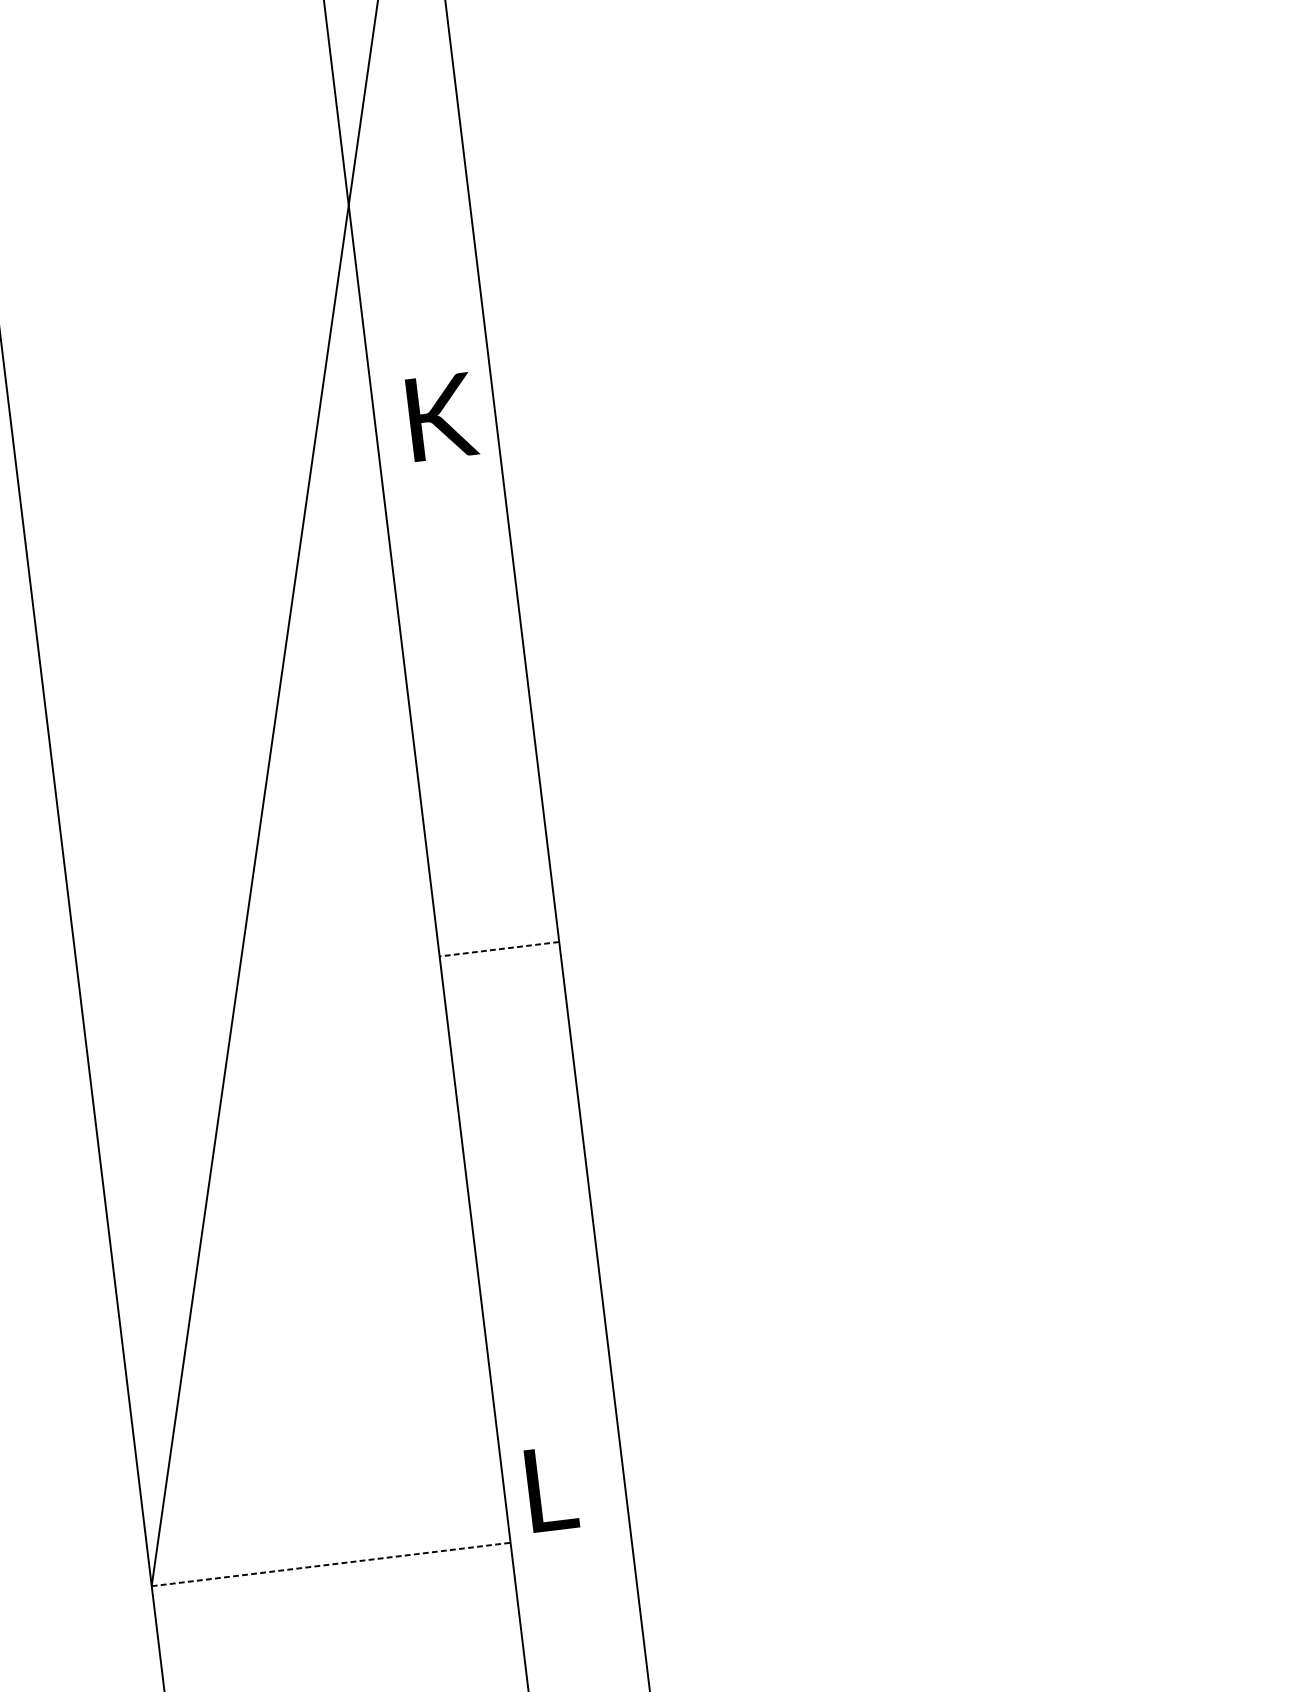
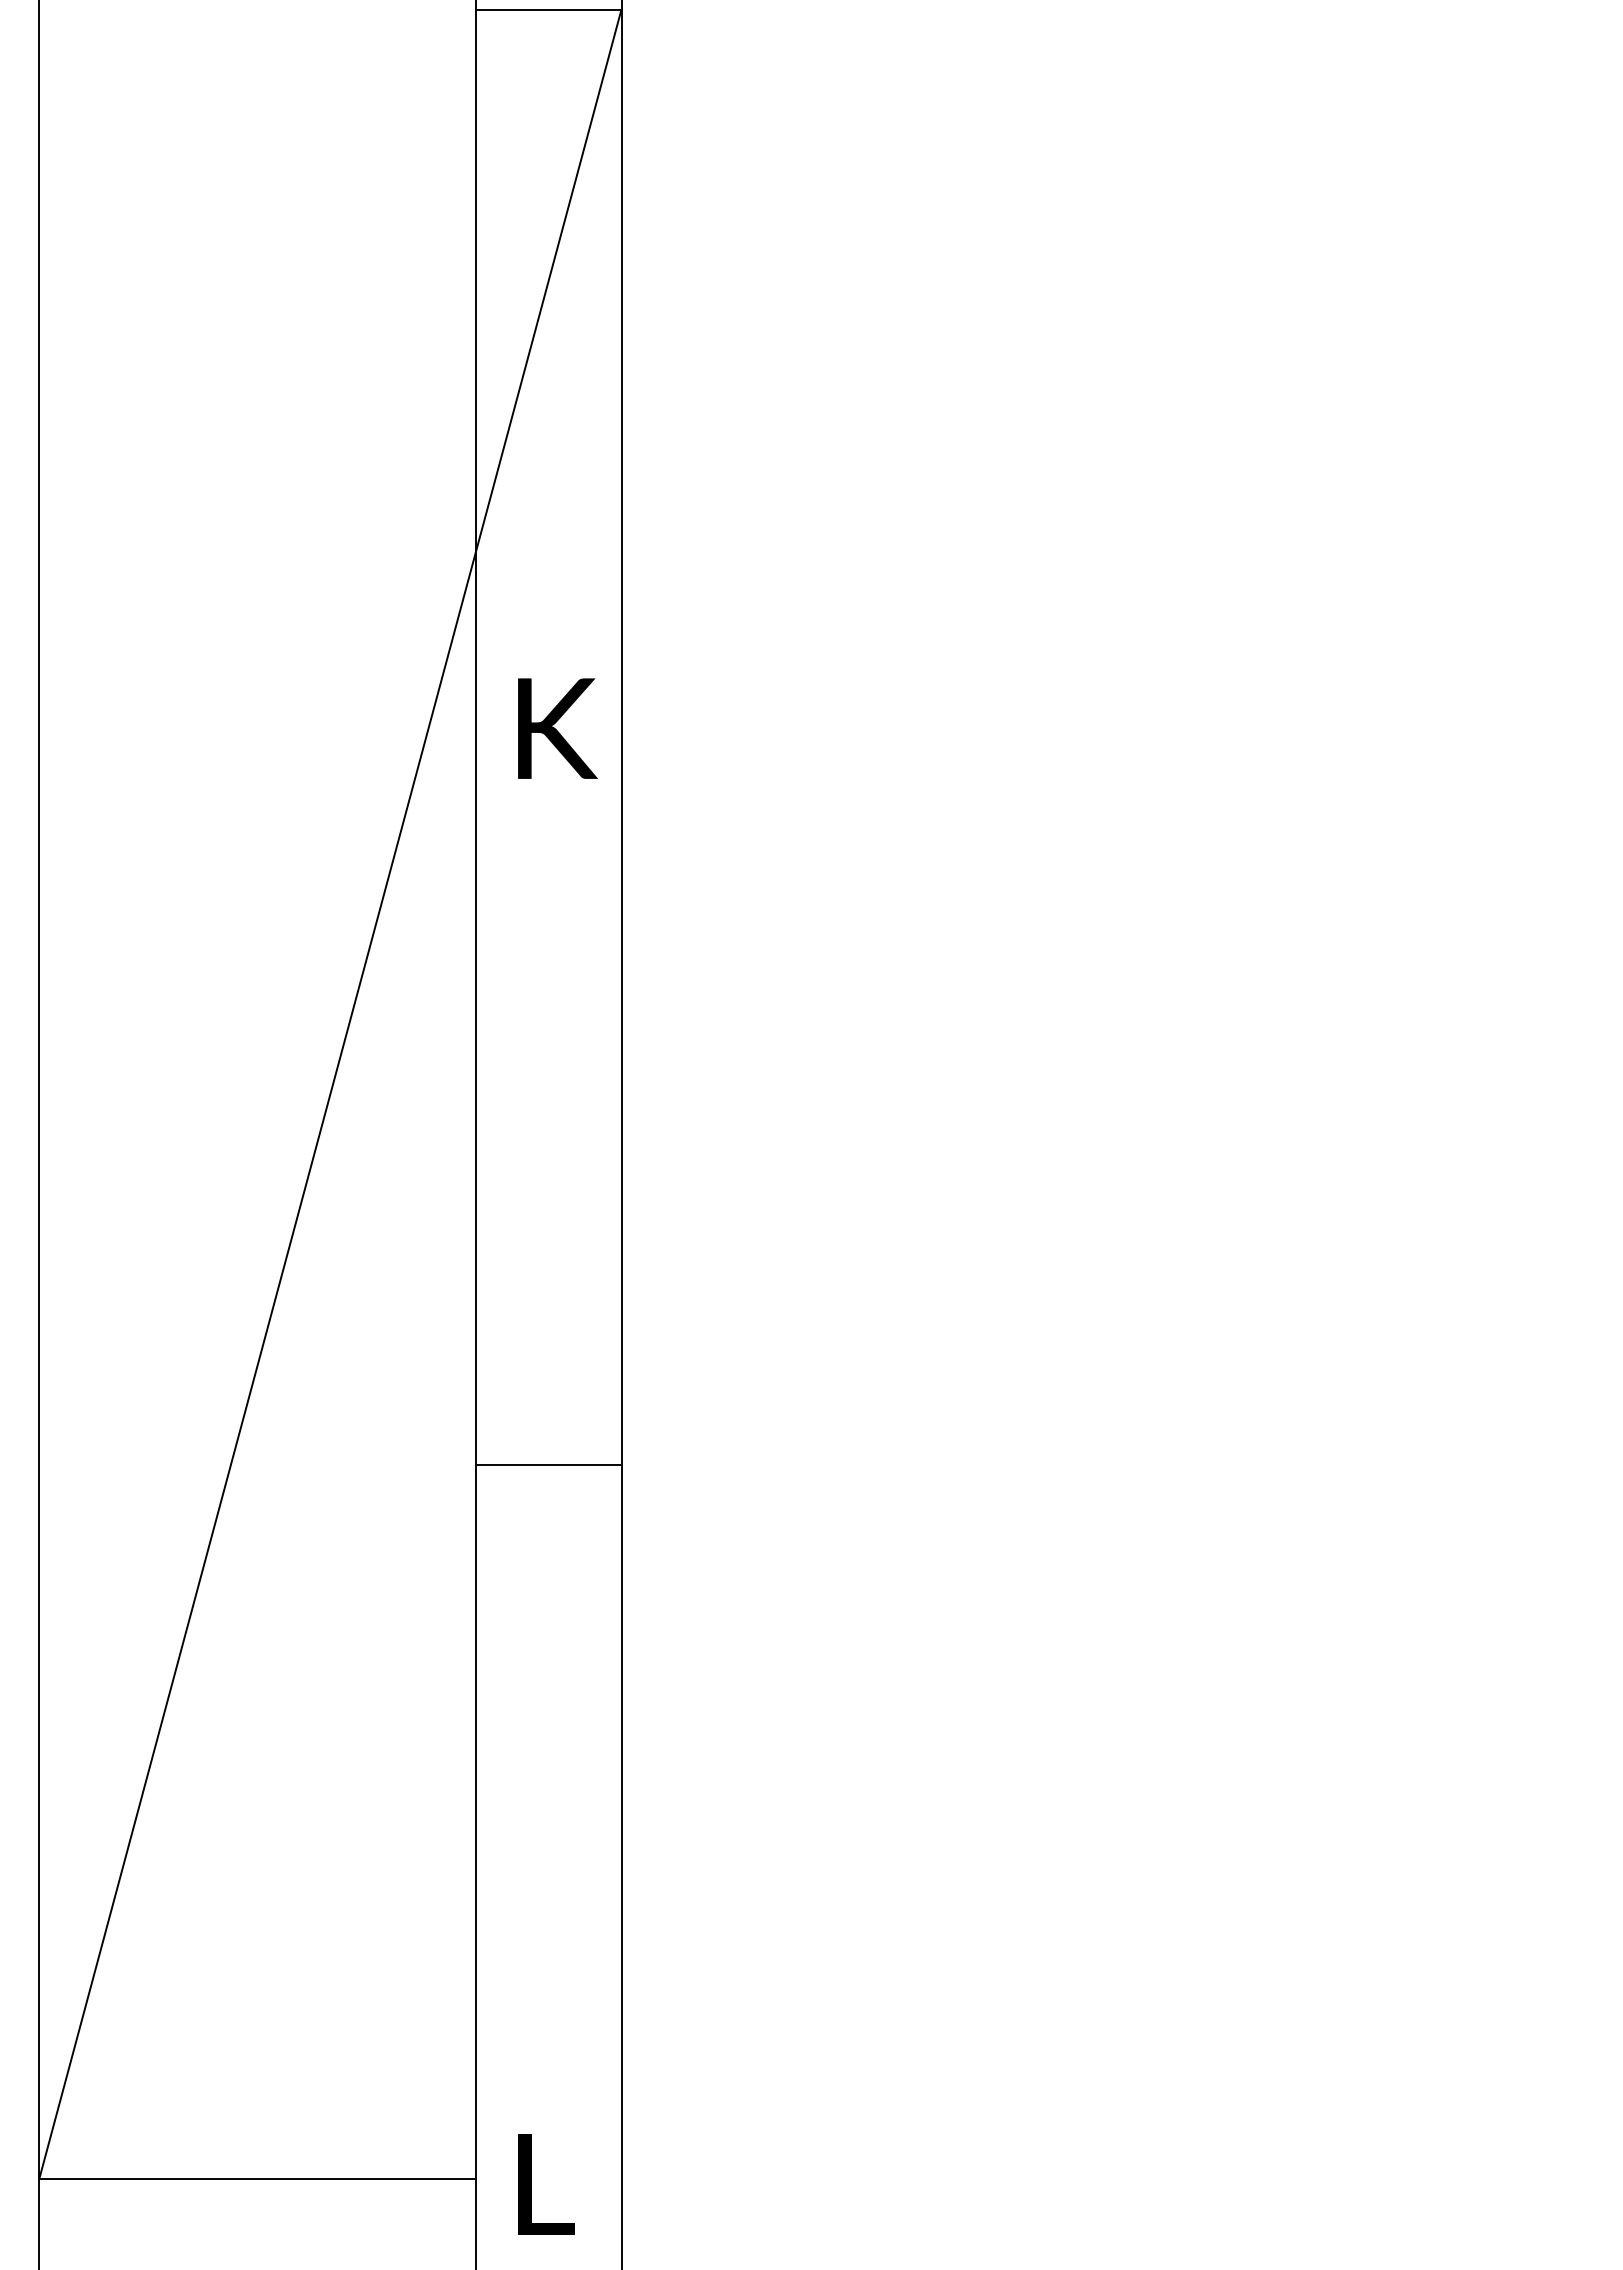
text: (442, 416) -> (557, 728), moved
line: (499, 949) -> (548, 1465), dashed -> solid
text: (551, 1488) -> (546, 2184), moved
line: (331, 1564) -> (258, 2179), dashed -> solid

